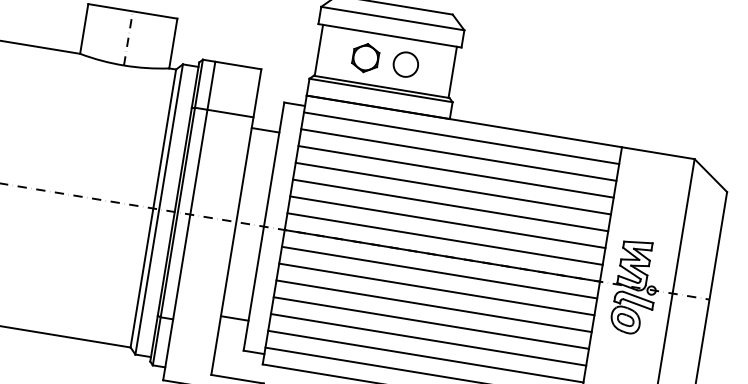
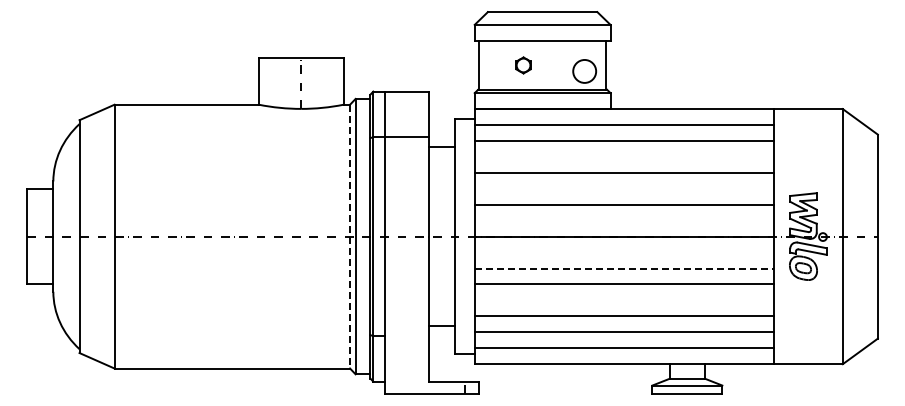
part: (365, 58) -> (523, 65), size x0.6
circle: (405, 64) -> (584, 71), moved
line: (455, 171) -> (623, 156), removed
line: (449, 204) -> (623, 188), removed
line: (153, 208) -> (350, 236), solid -> dashed
line: (444, 238) -> (623, 220), removed
line: (438, 272) -> (623, 252), removed
line: (437, 289) -> (624, 268), solid -> dashed
line: (430, 323) -> (623, 300), removed

